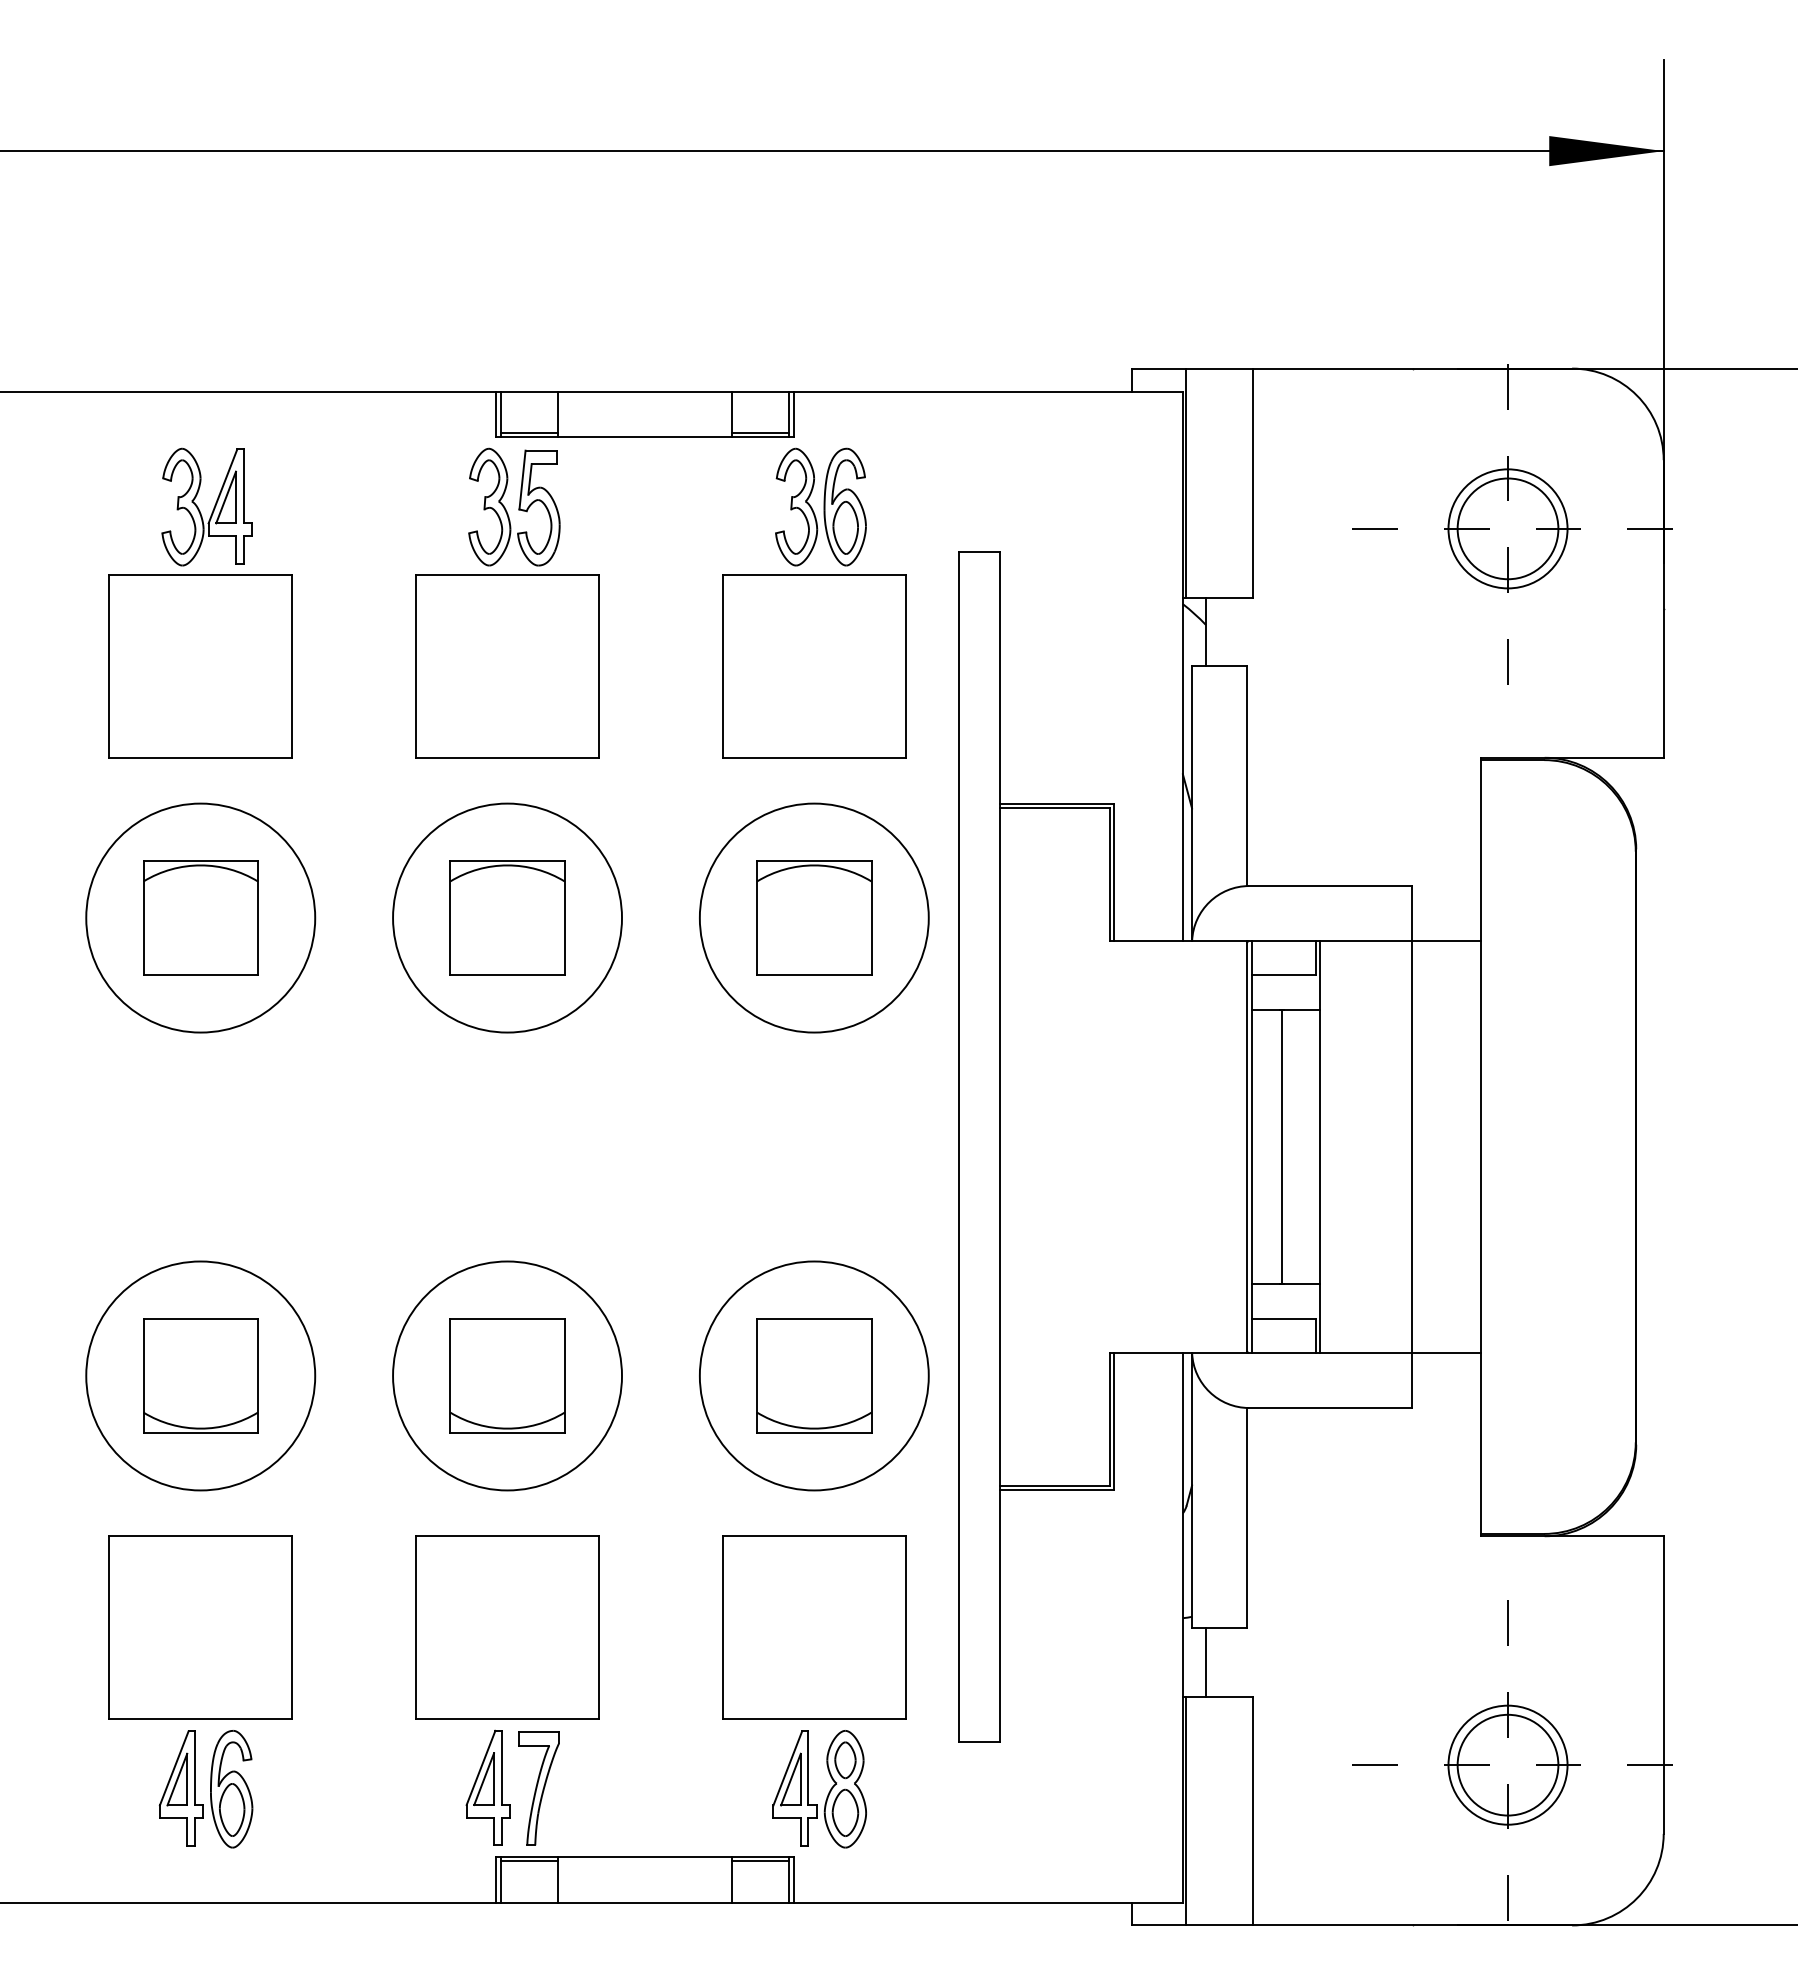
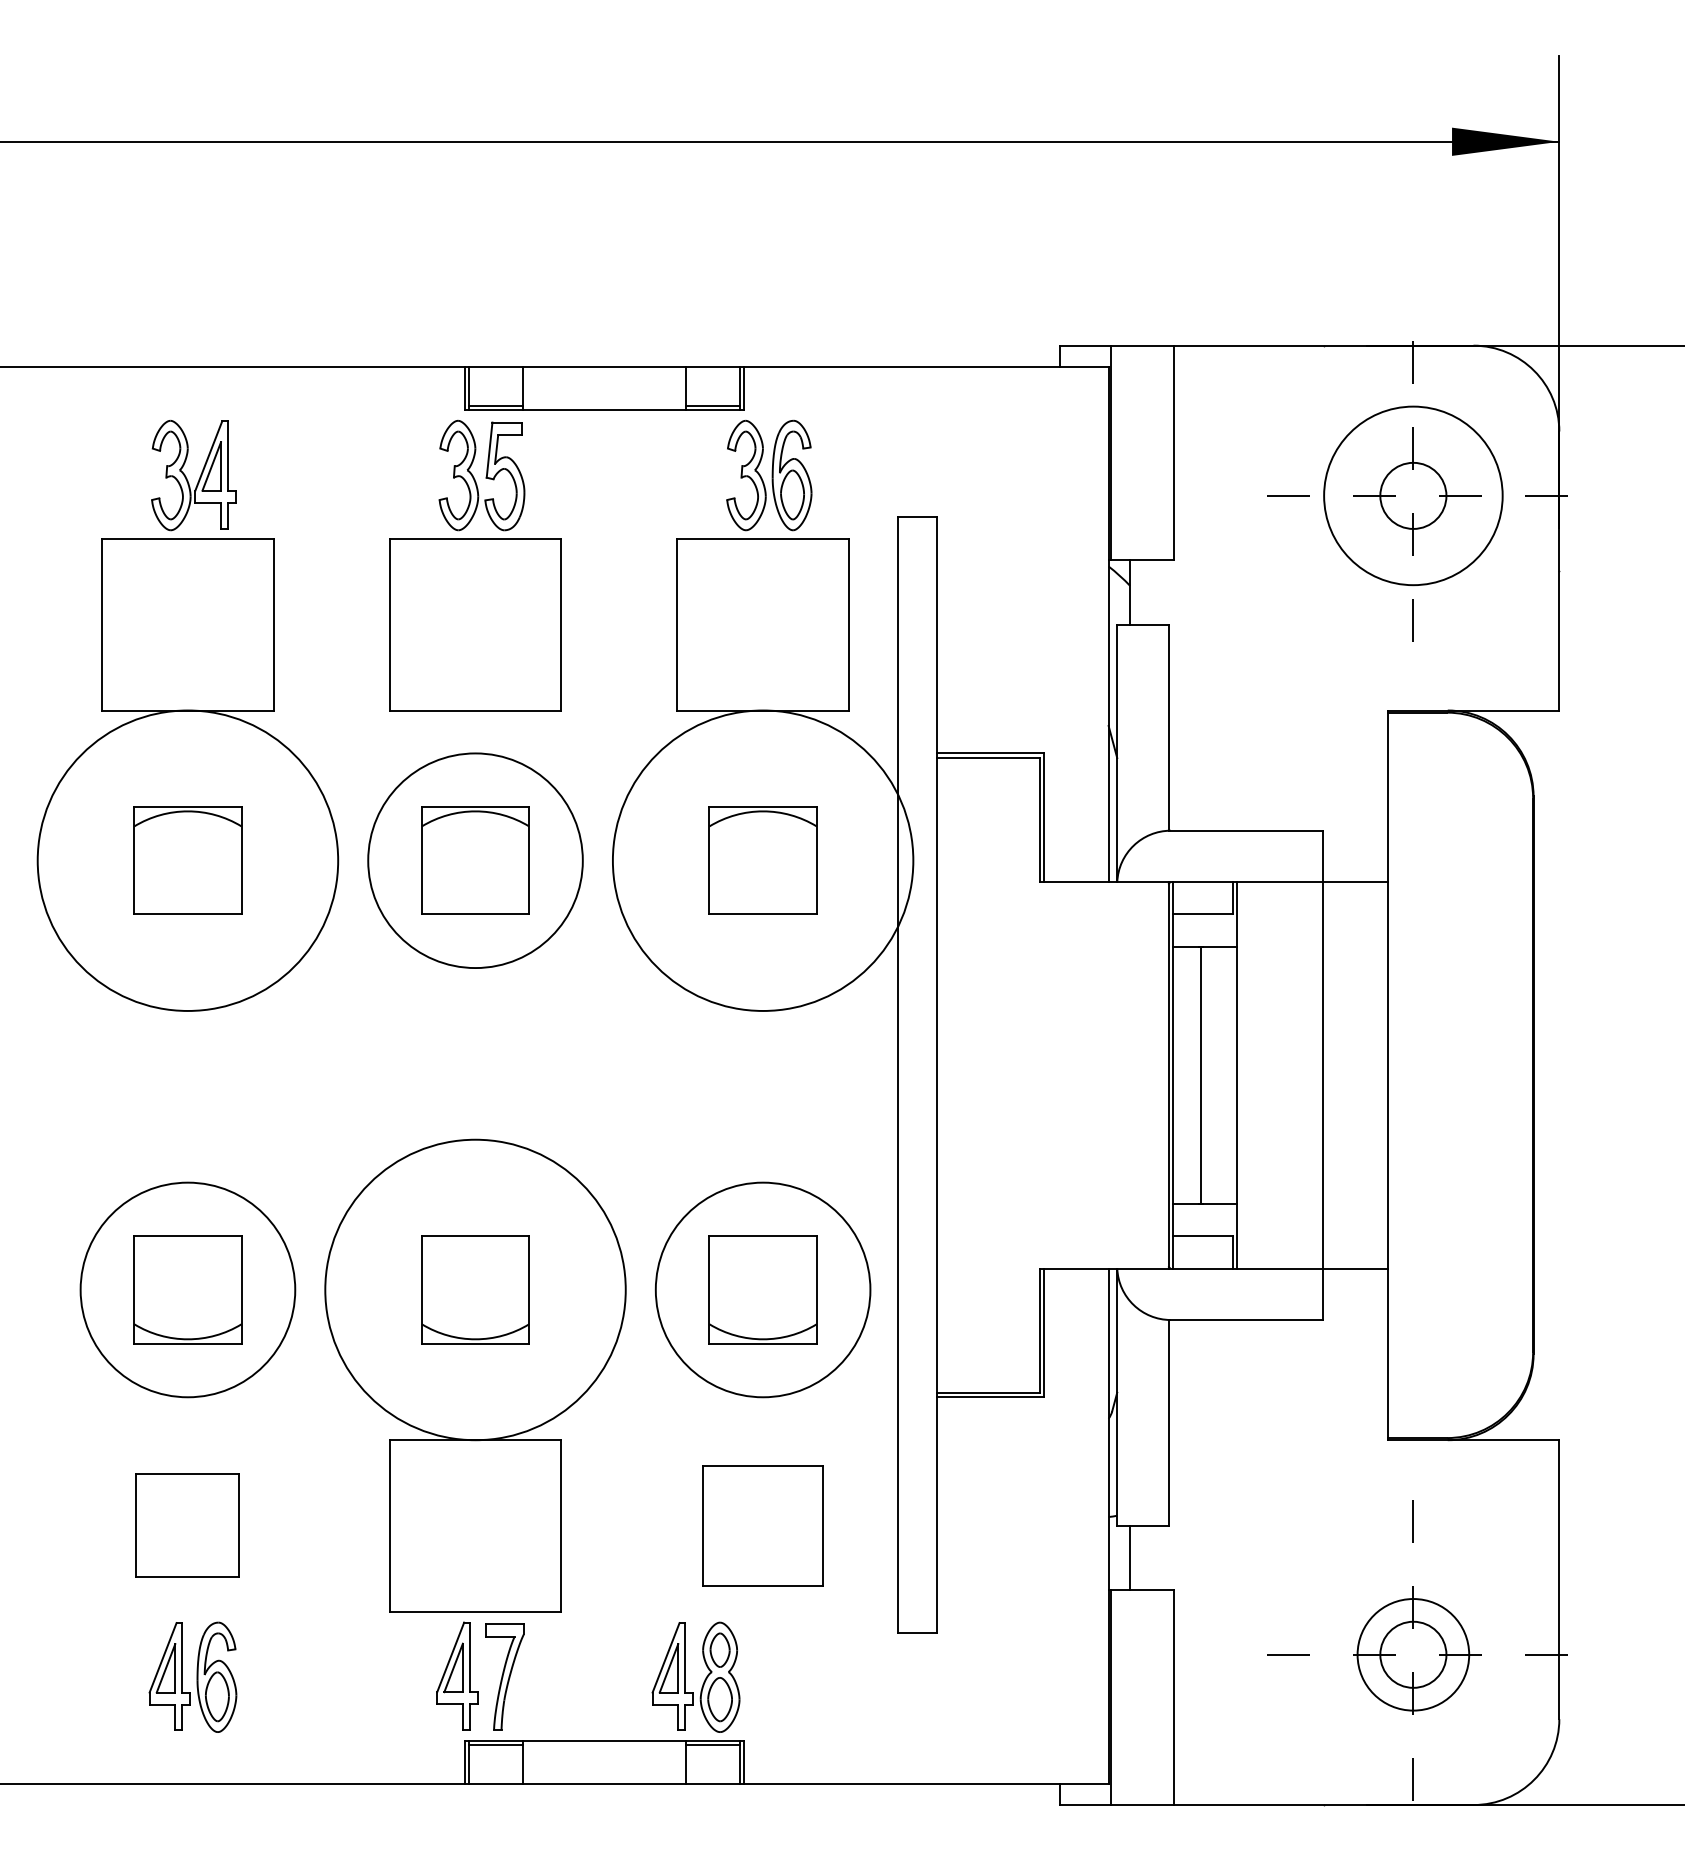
circle: (1507, 528) -> (1412, 495), size x0.7
circle: (1507, 528) -> (1412, 495), size x1.6
circle: (200, 917) -> (187, 860), size x1.4
circle: (813, 917) -> (762, 860), size x1.4
circle: (507, 1375) -> (475, 1289), size x1.4
part: (200, 1627) -> (187, 1525), size x0.6
part: (814, 1627) -> (763, 1525), size x0.7
circle: (1507, 1764) -> (1412, 1654), size x0.7
part: (827, 1794) -> (703, 1682), moved

